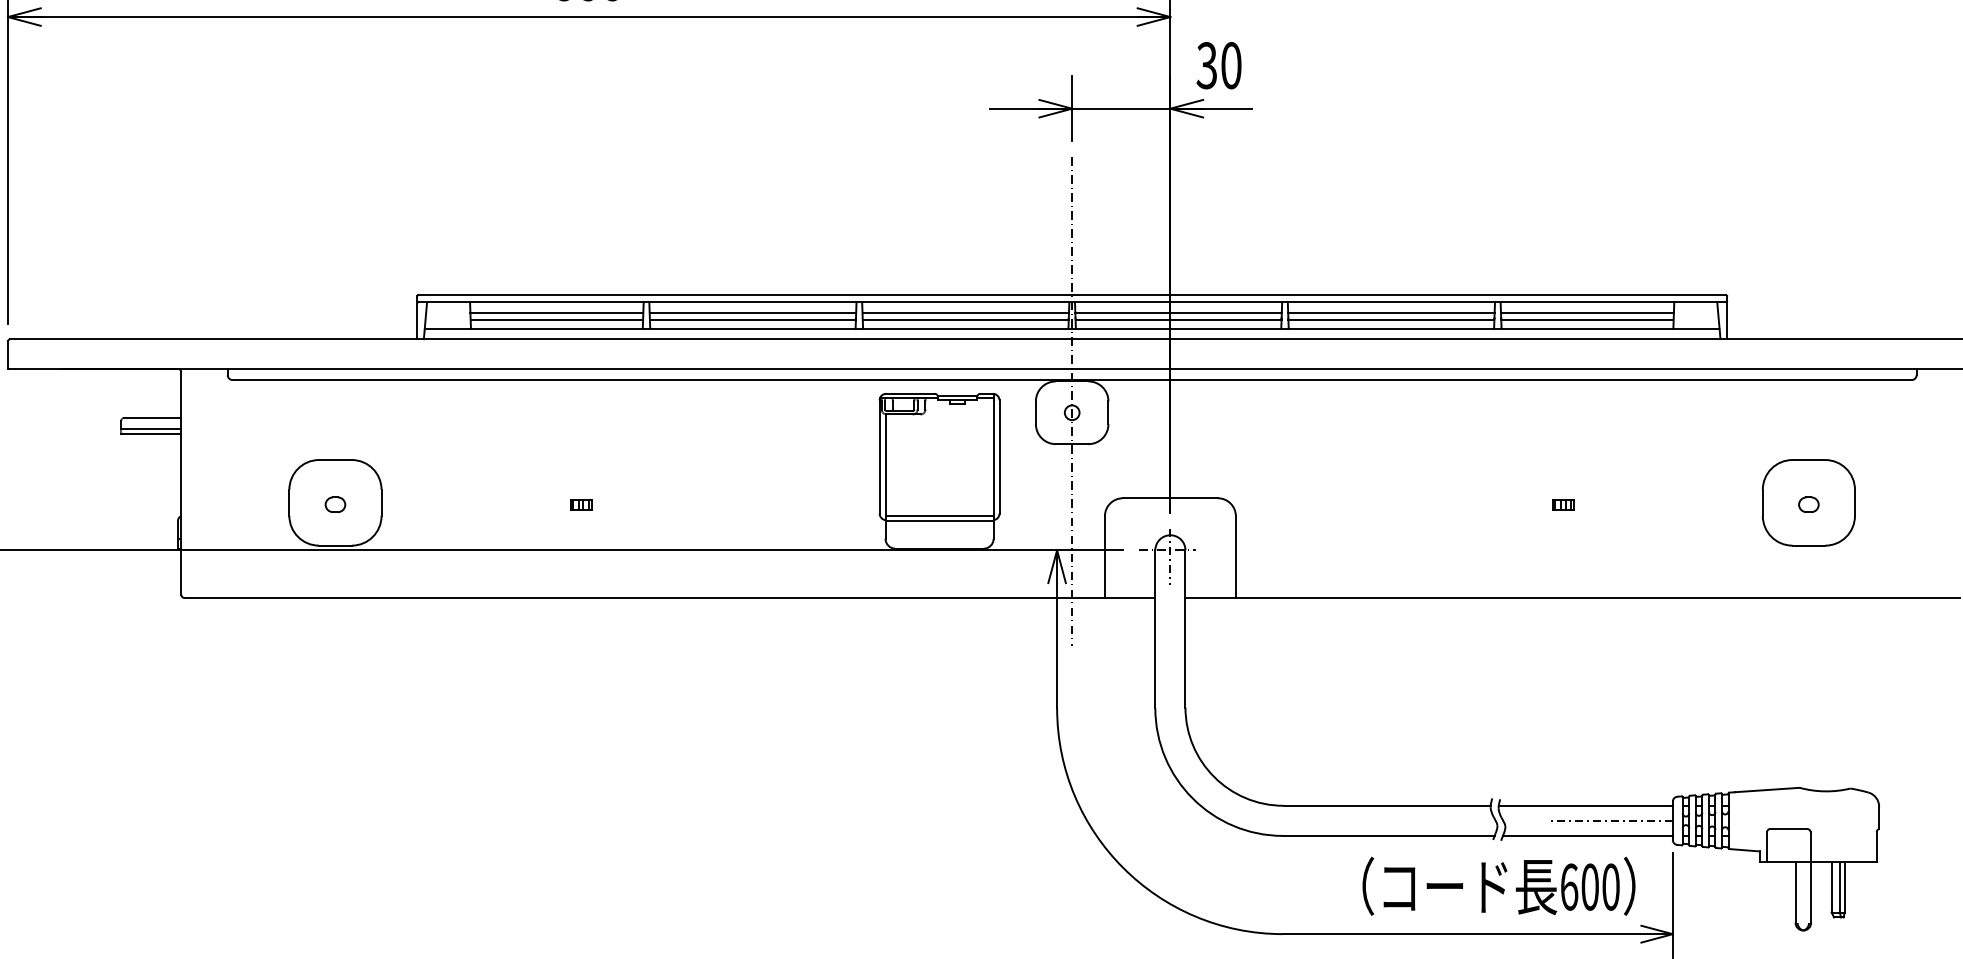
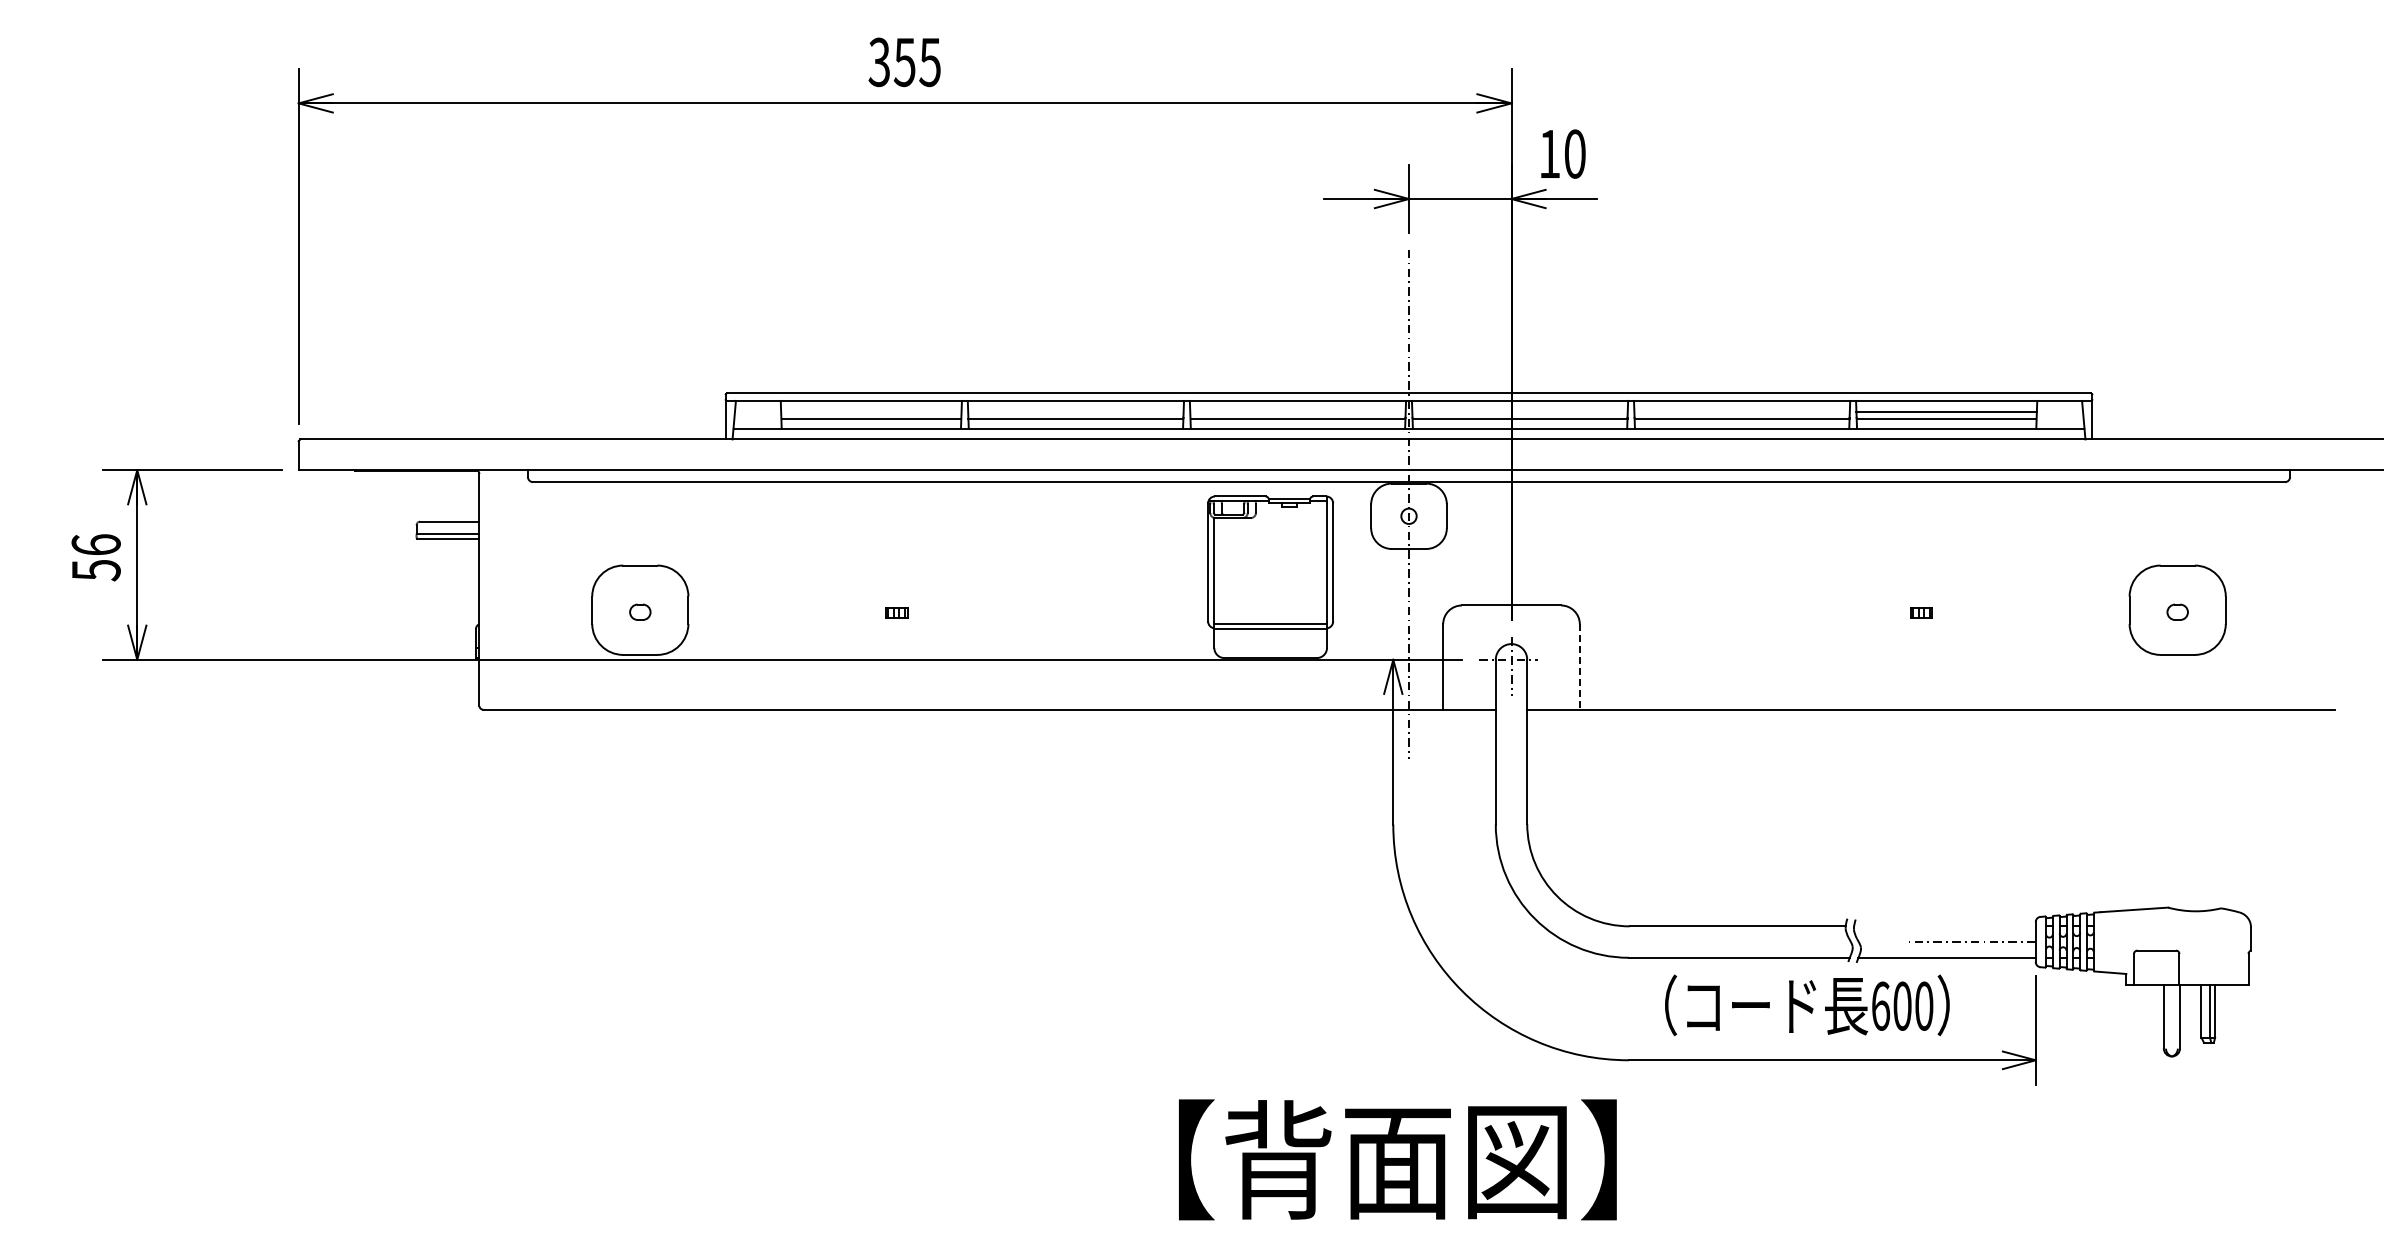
text: (1205, 65) -> (1548, 153), 30 -> 10
line: (557, 313) -> (871, 412), removed
line: (752, 313) -> (1075, 412), removed
line: (965, 313) -> (1297, 412), removed
line: (1178, 313) -> (1519, 412), removed
line: (1390, 313) -> (1741, 412), removed
line: (1235, 556) -> (1579, 666), solid -> dashed
line: (1585, 805) -> (1944, 926), removed
text: (1499, 886) -> (1807, 1005), moved

